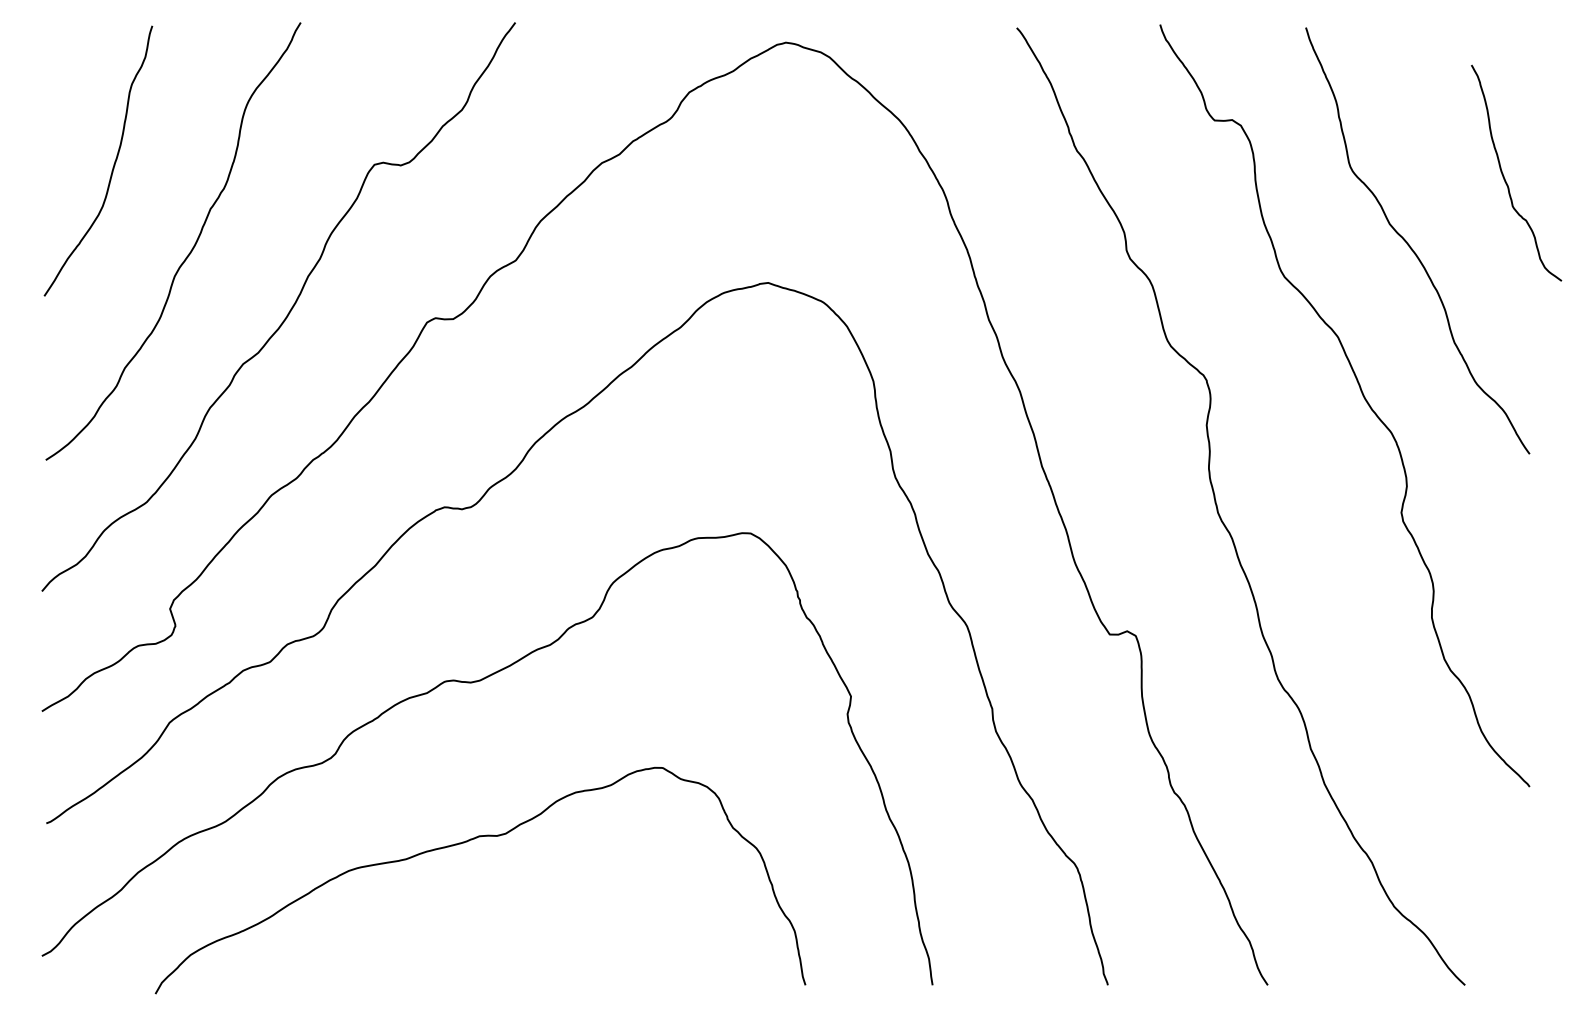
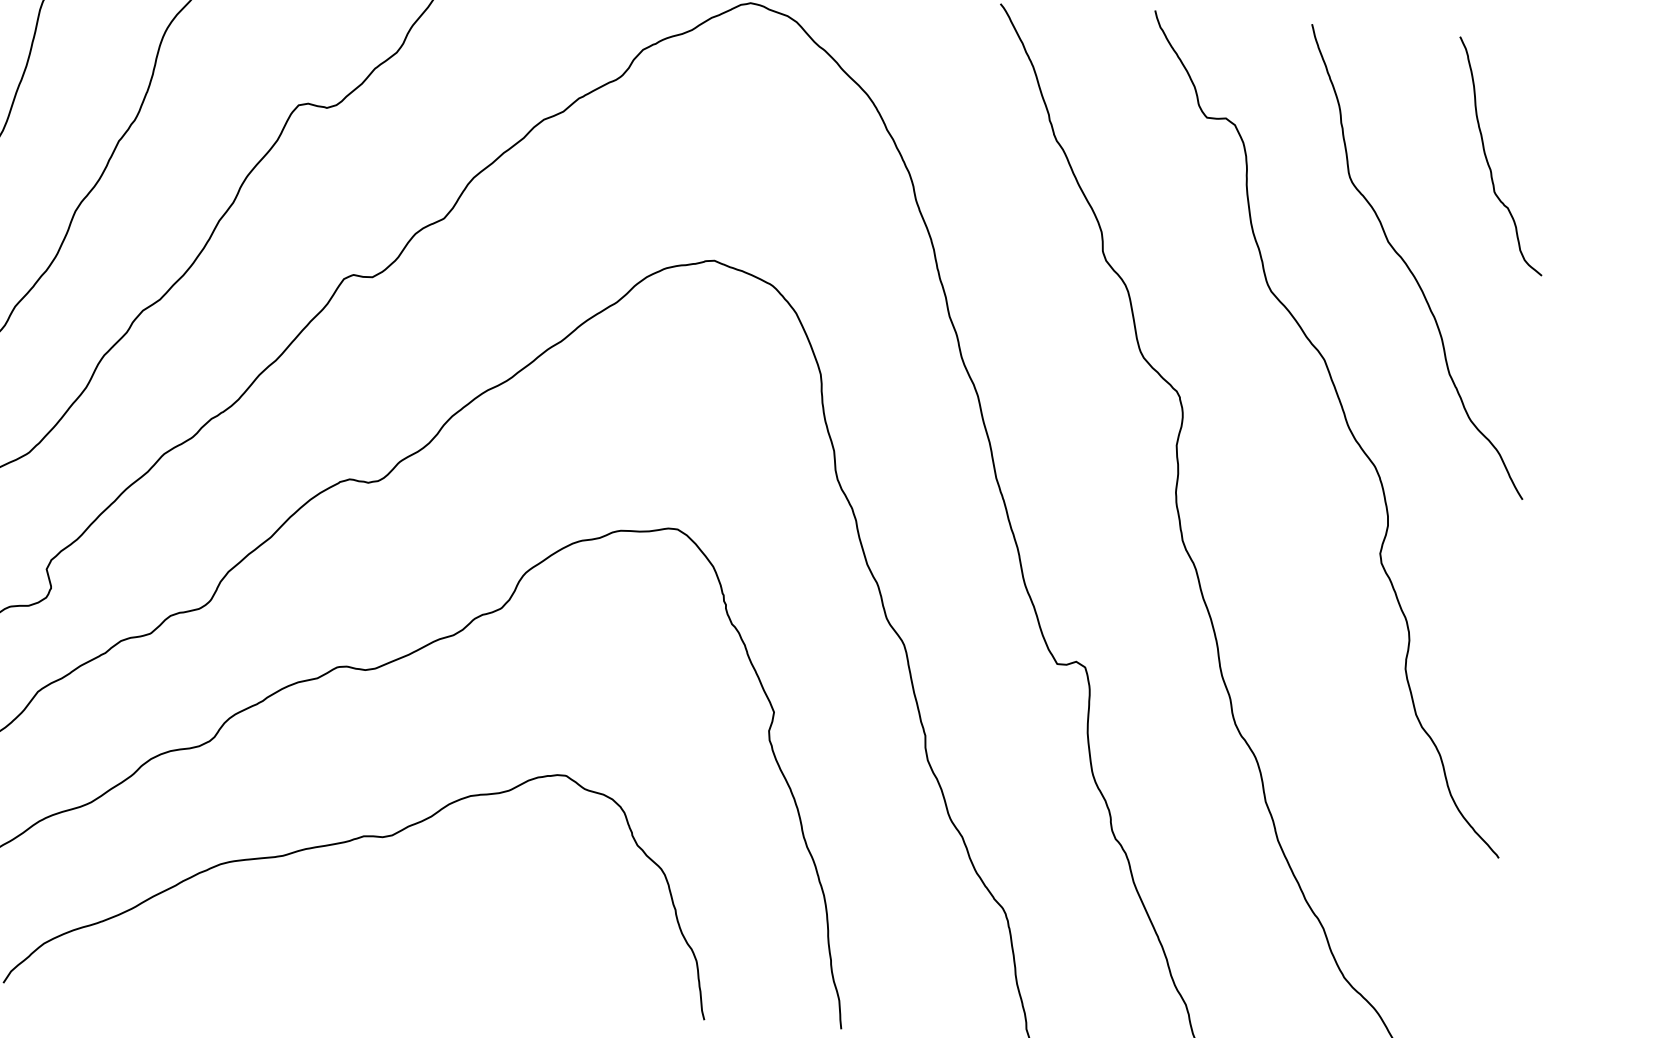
curve: (1505, 178) -> (1488, 161), moved

